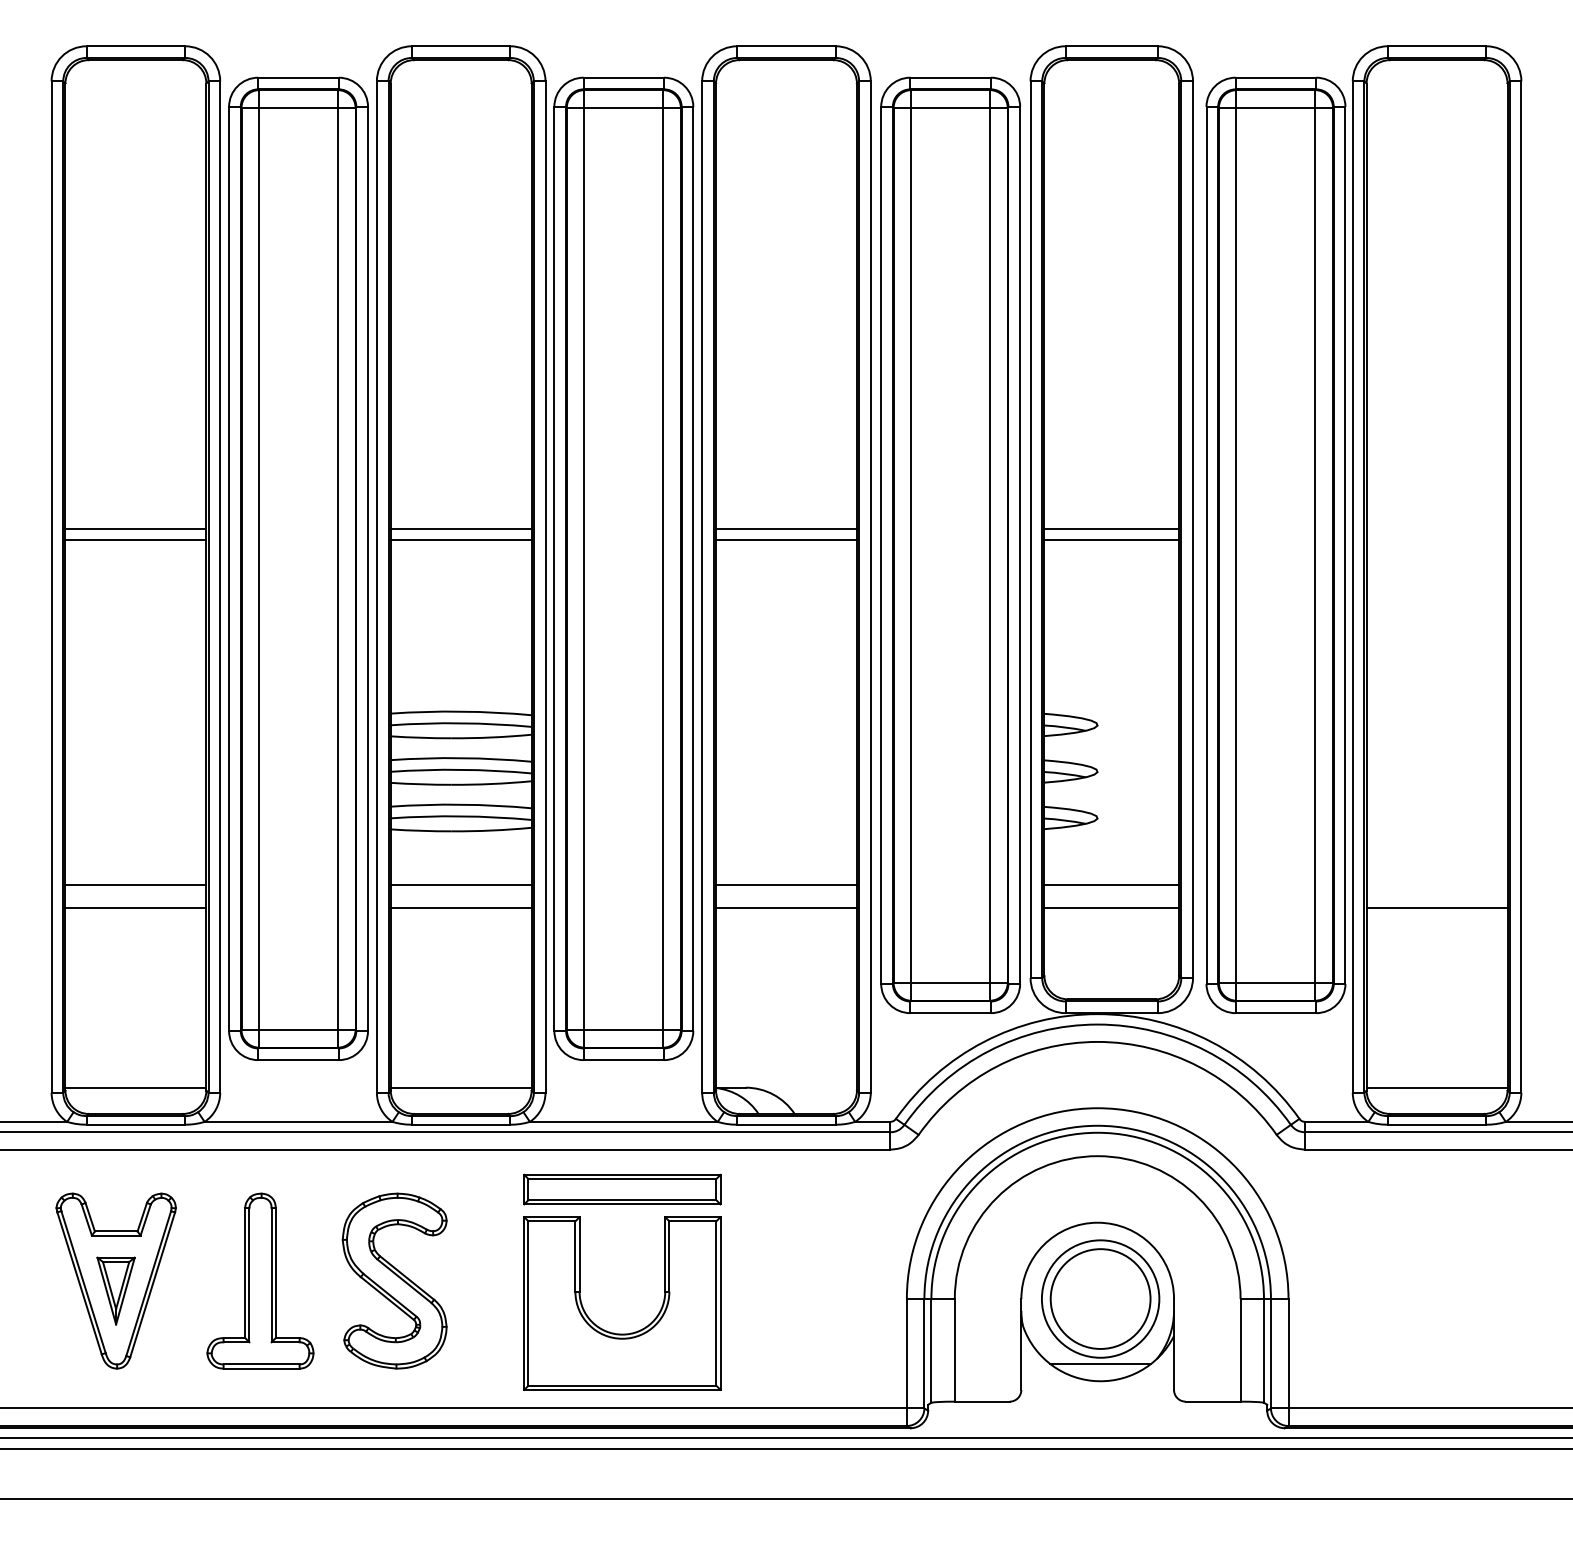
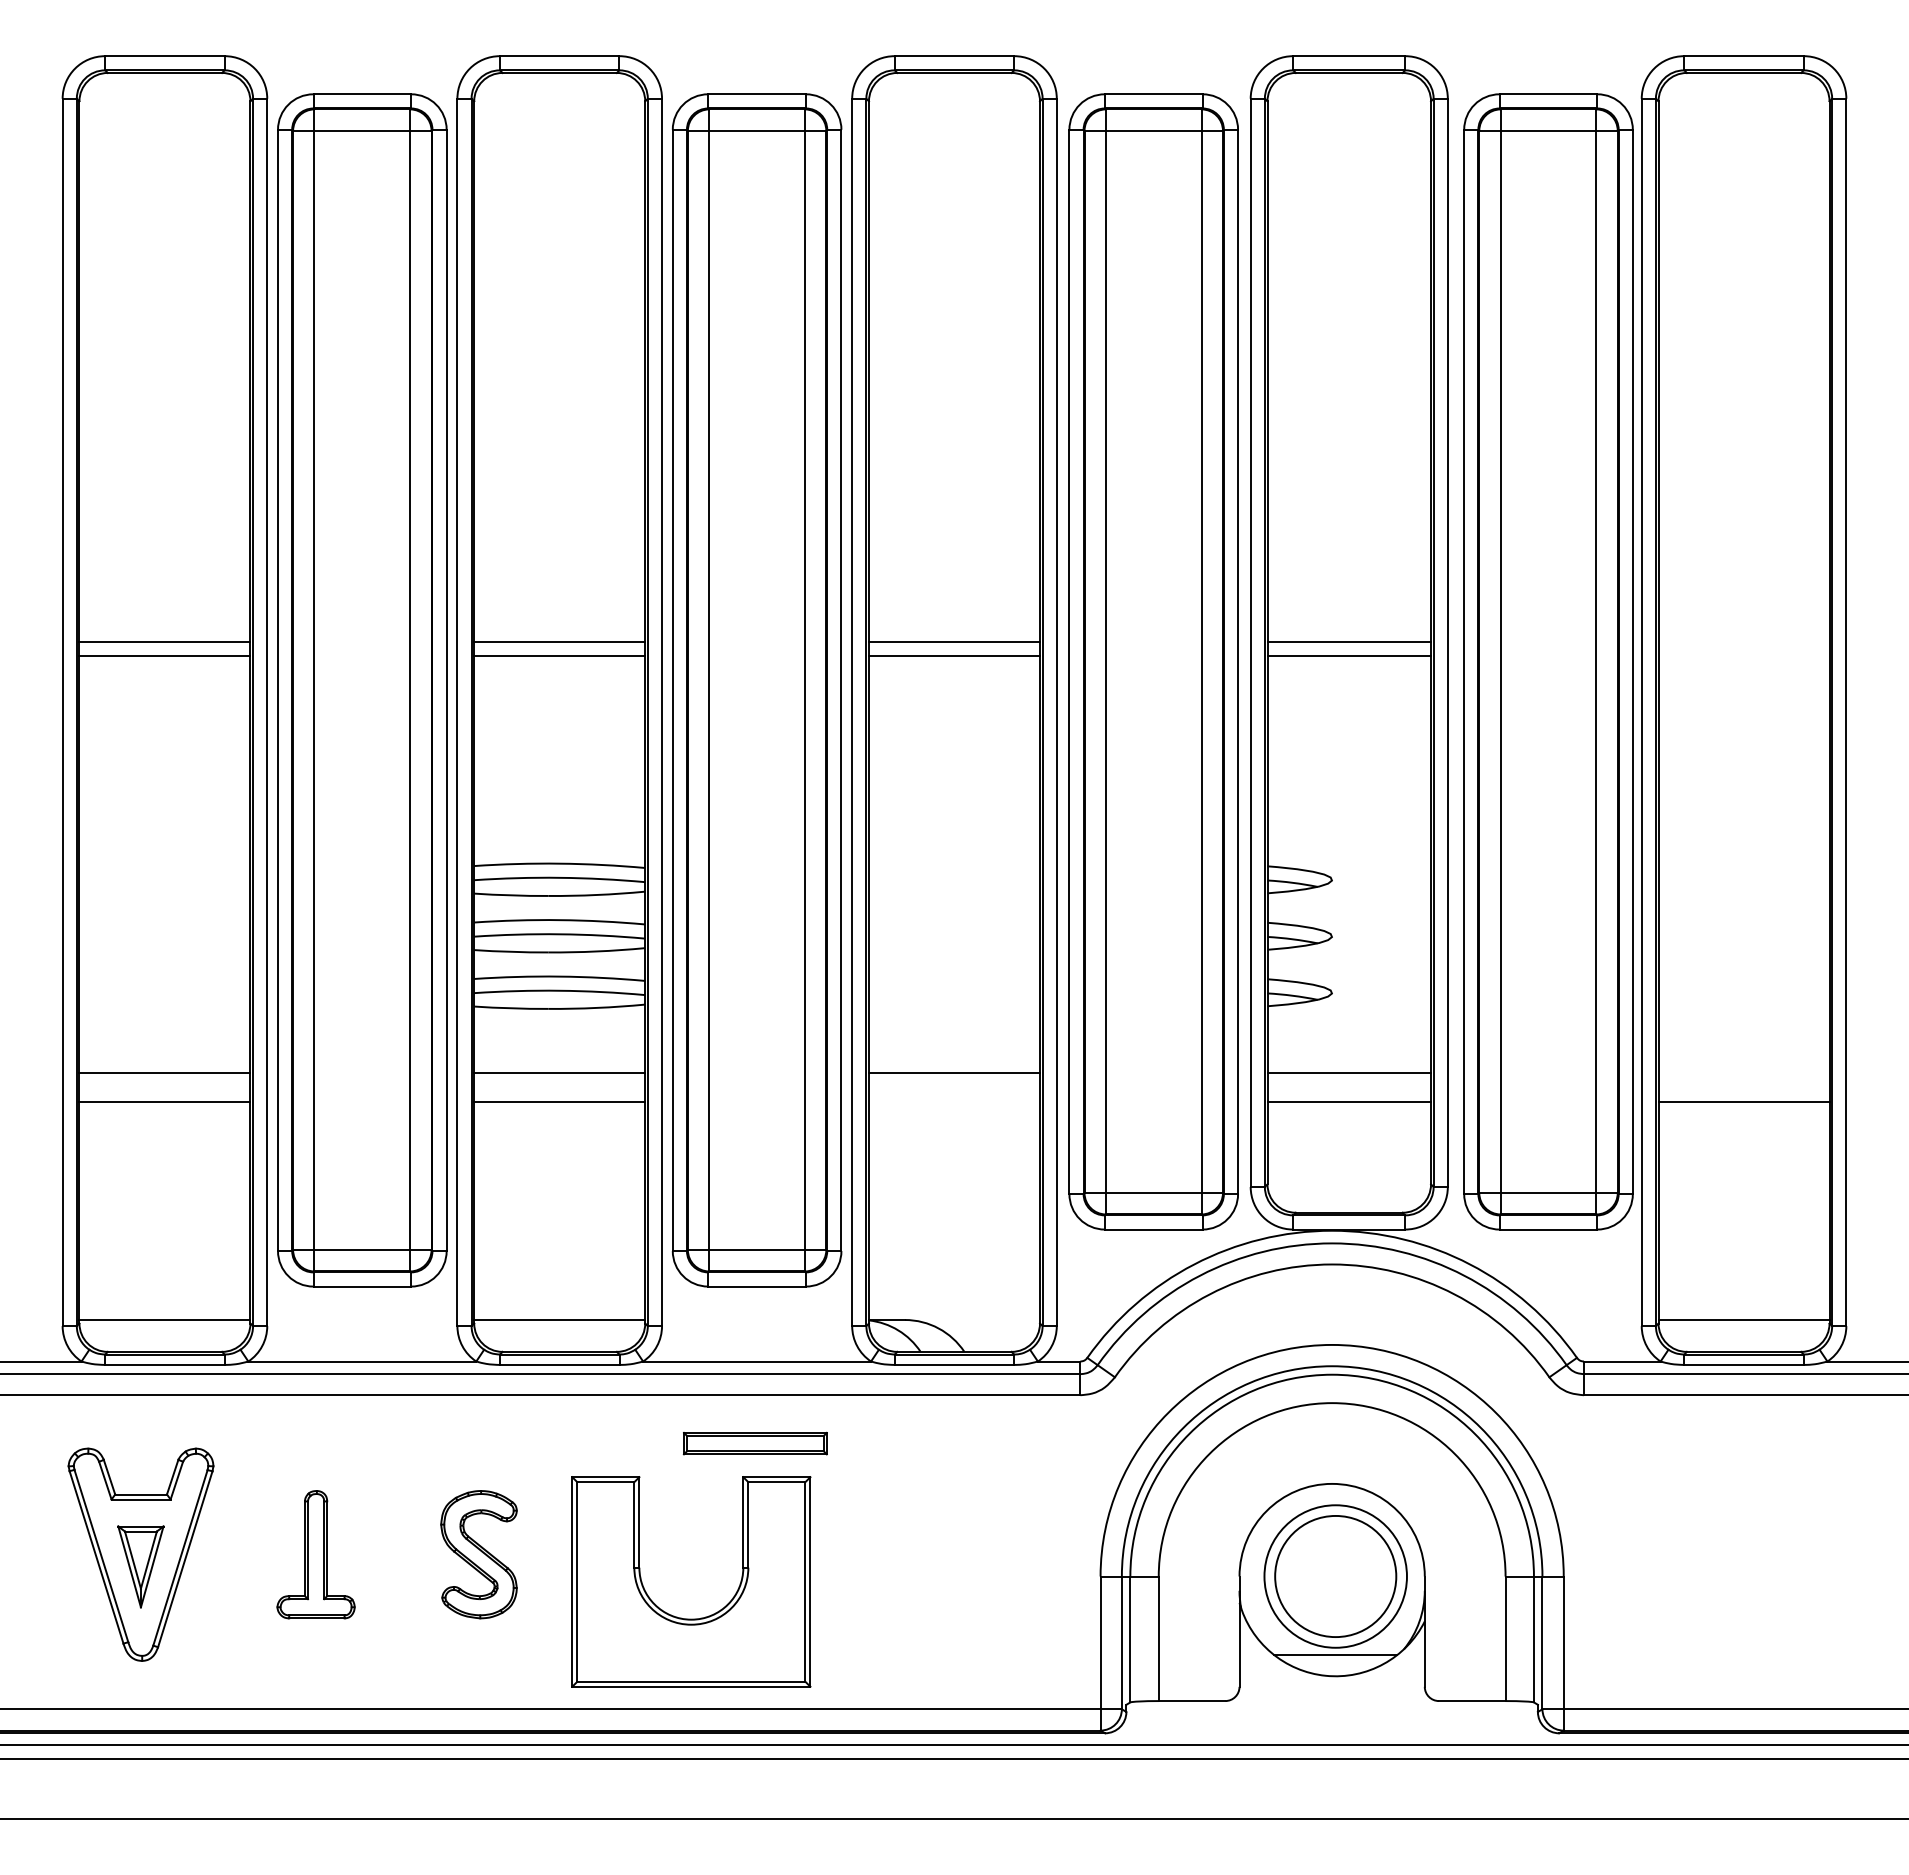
line: (786, 907) -> (954, 1101), removed
part: (622, 1189) -> (755, 1443), size x0.6
part: (259, 1280) -> (315, 1554), size x0.6
part: (394, 1280) -> (478, 1554), size x0.6
part: (622, 1333) -> (691, 1618), moved

